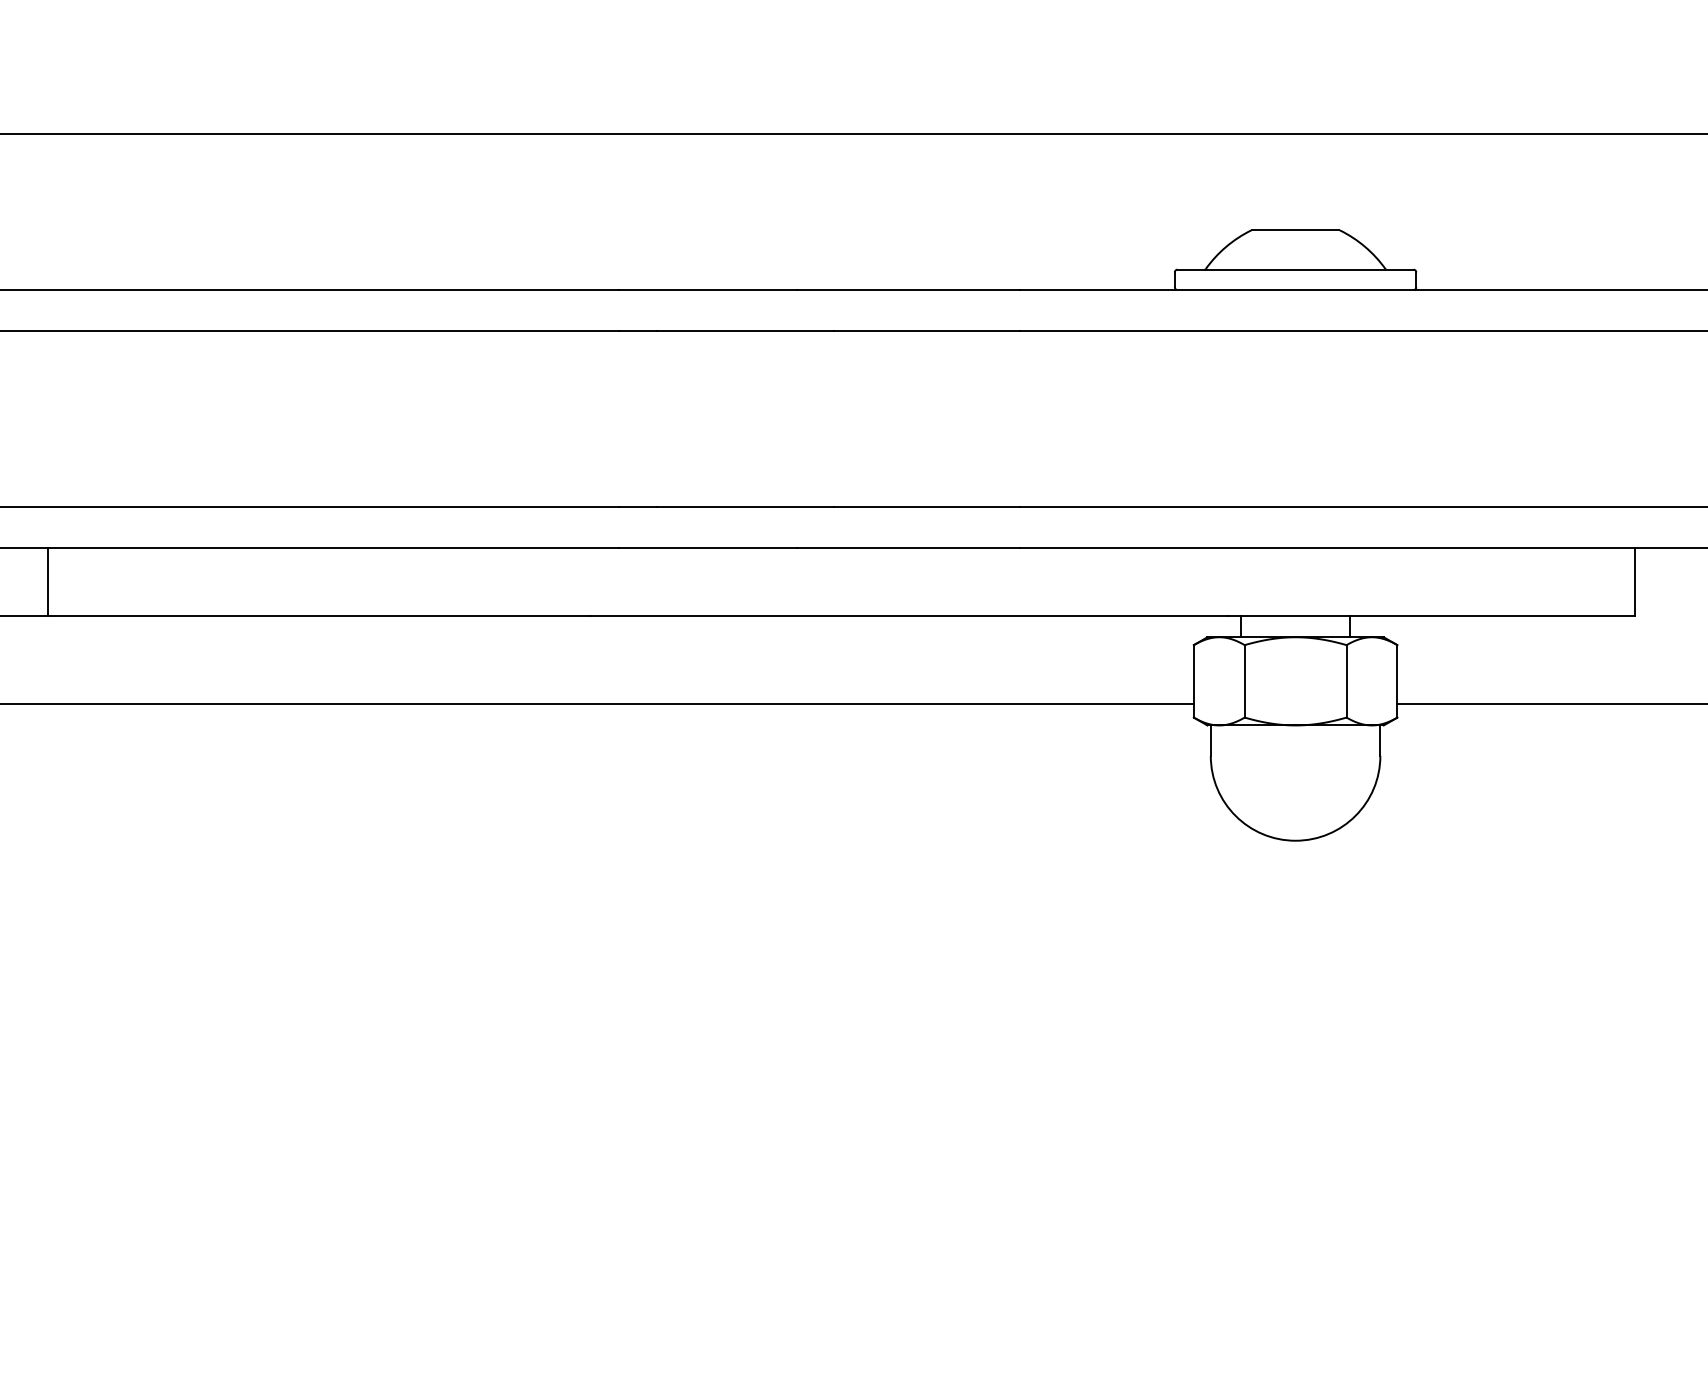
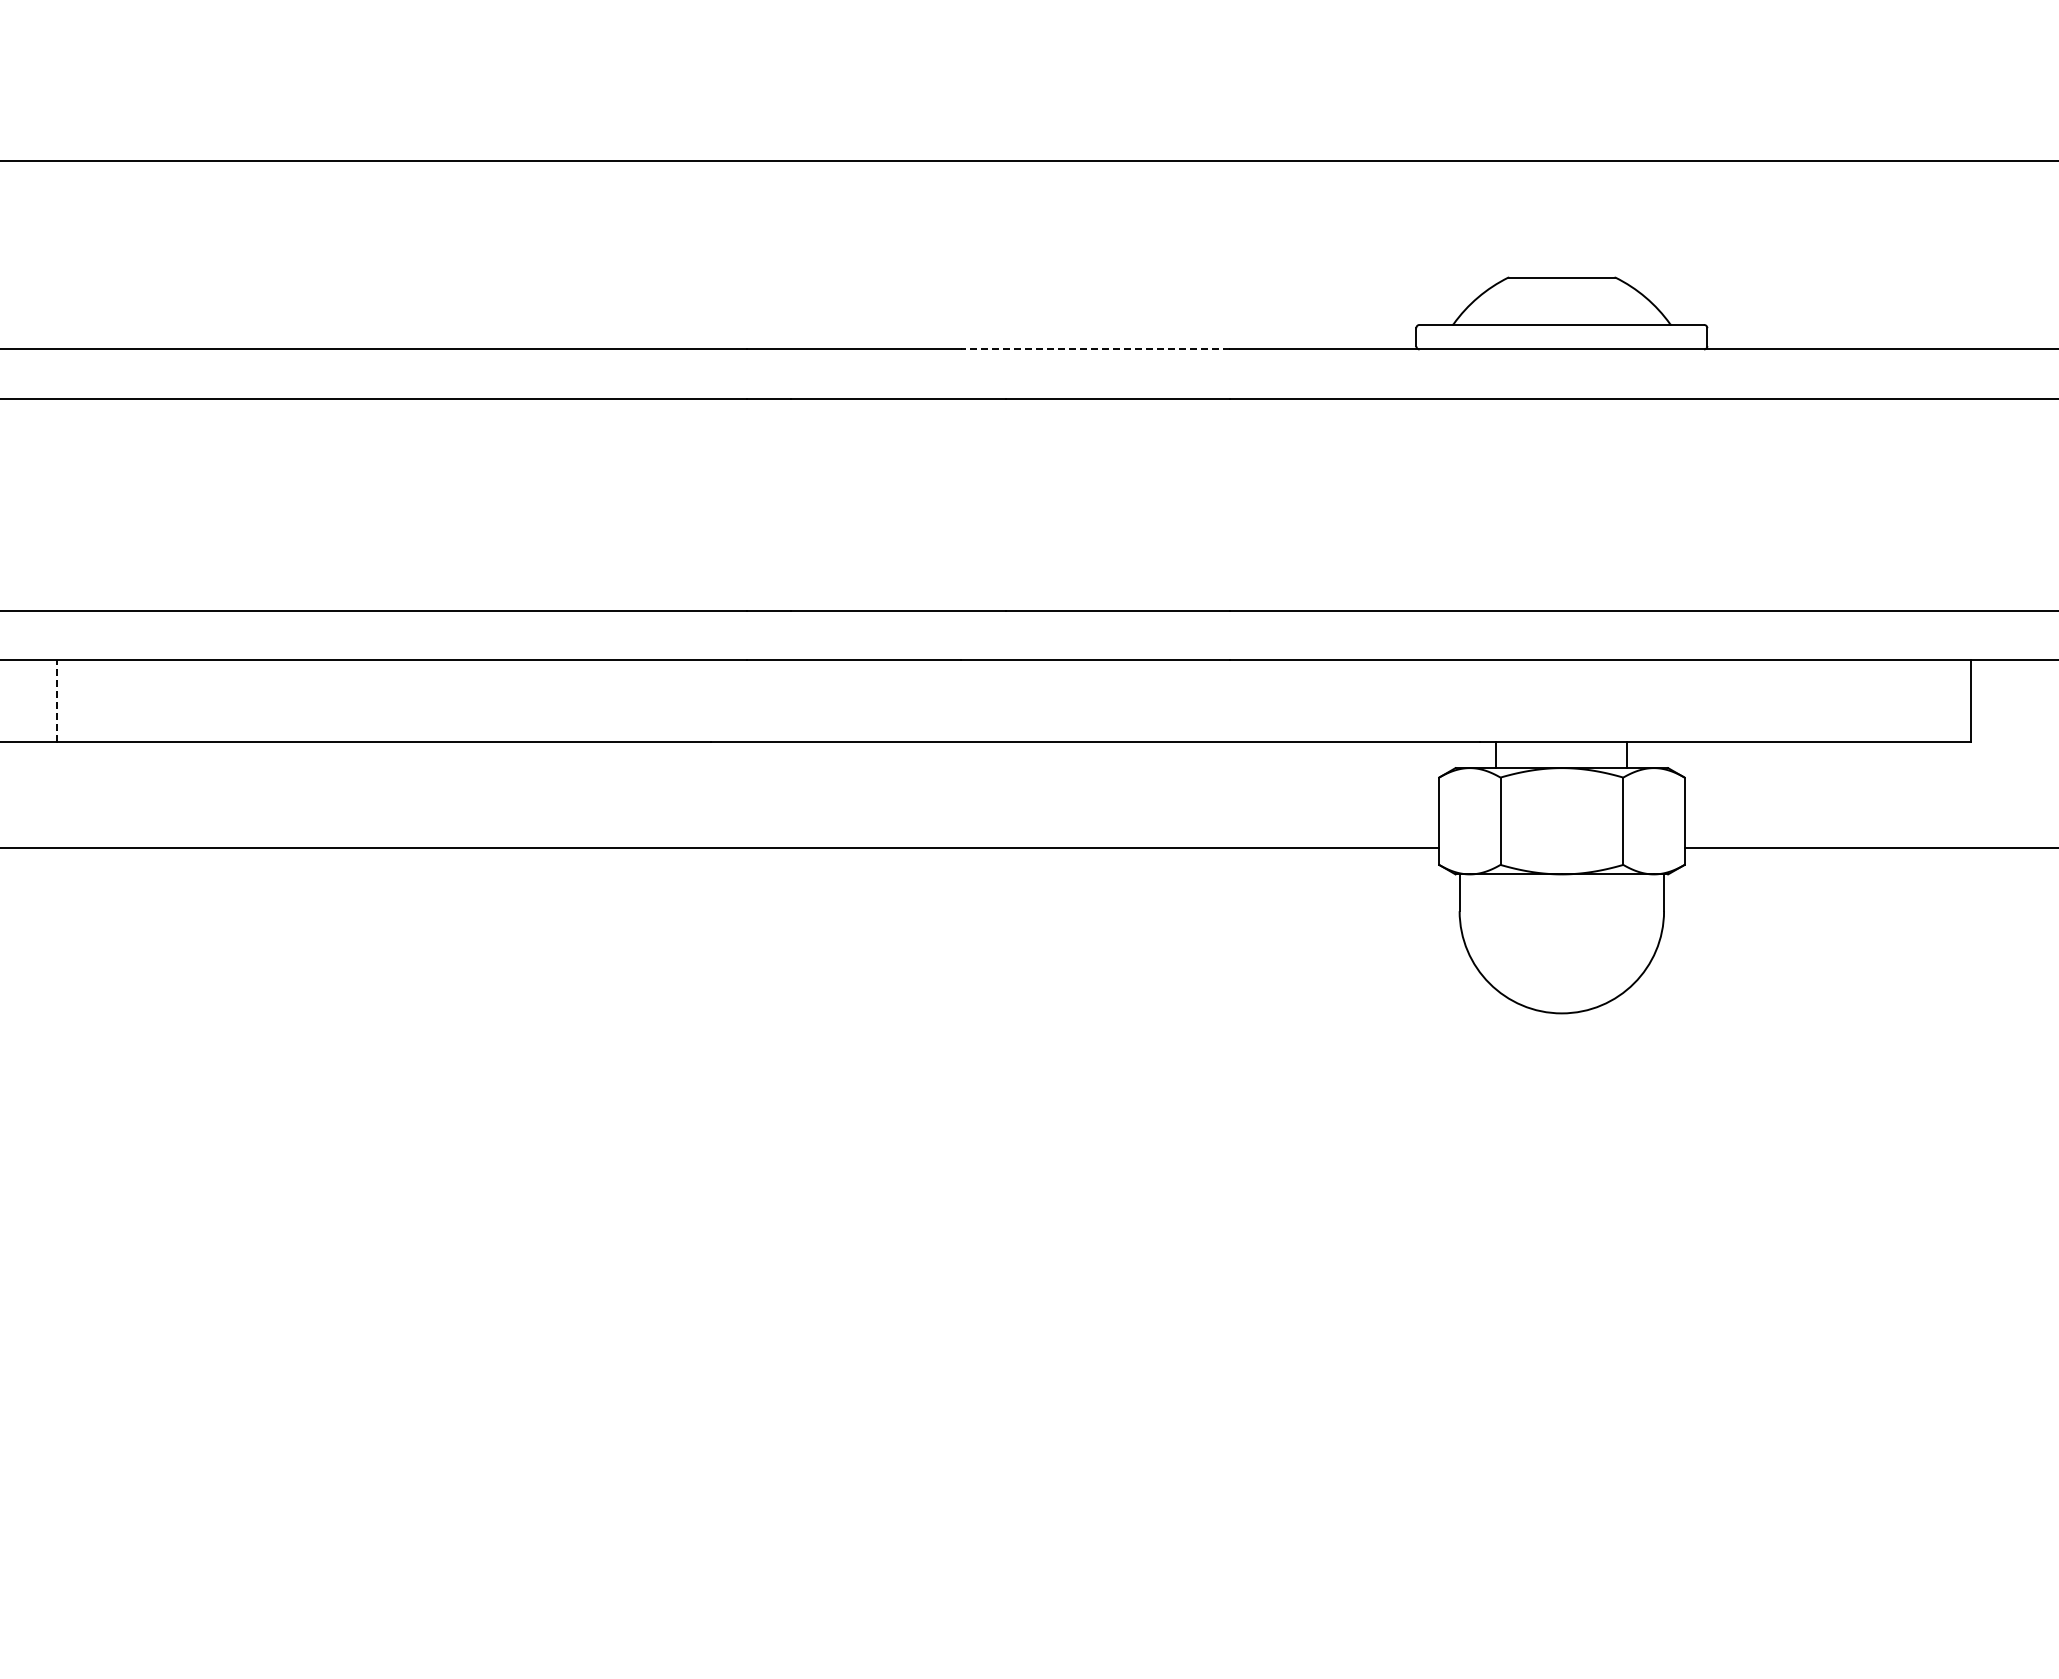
line: (908, 290) -> (1095, 349), solid -> dashed
line: (47, 582) -> (57, 701), solid -> dashed

